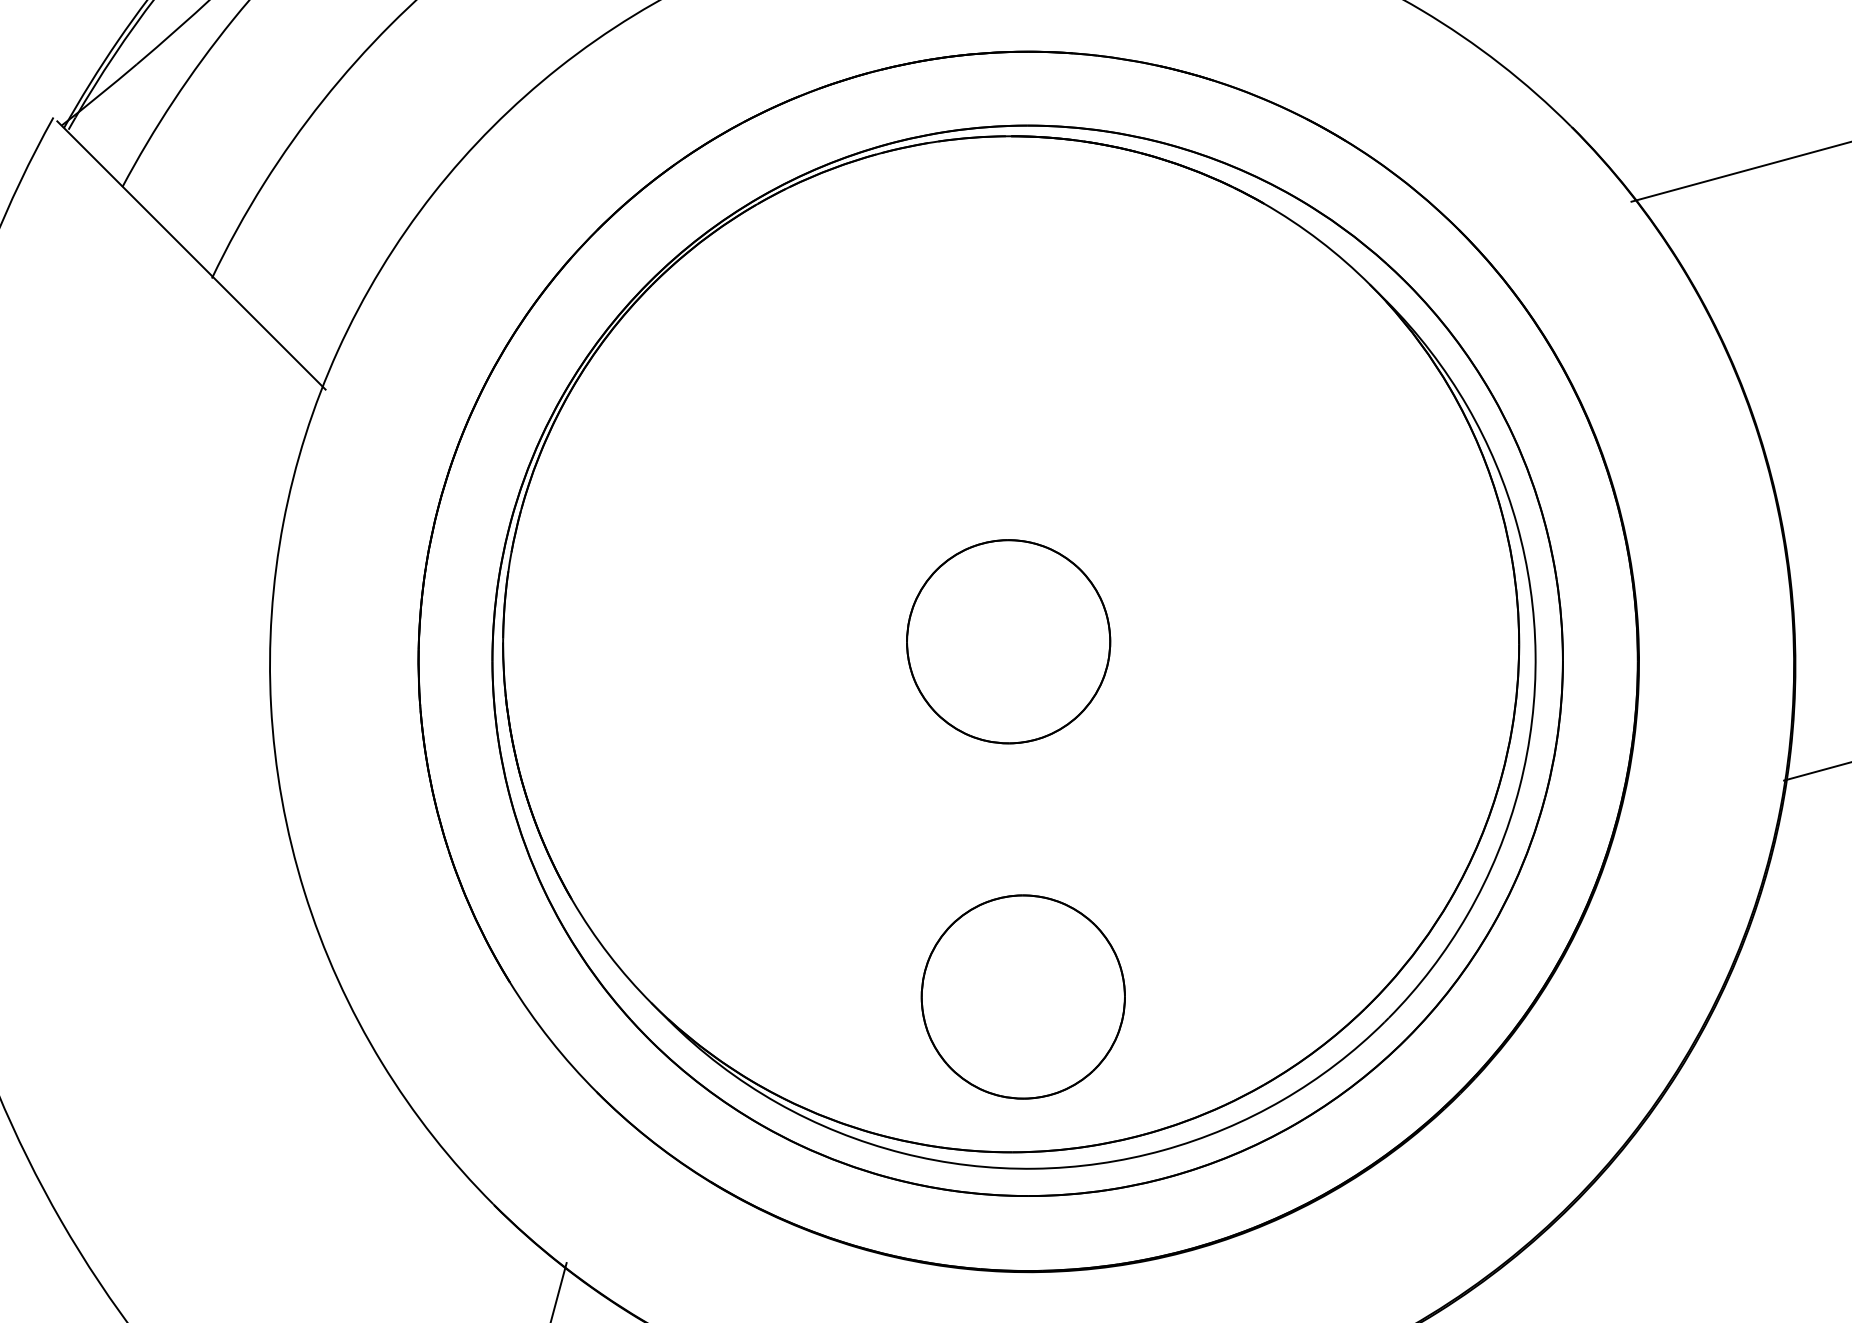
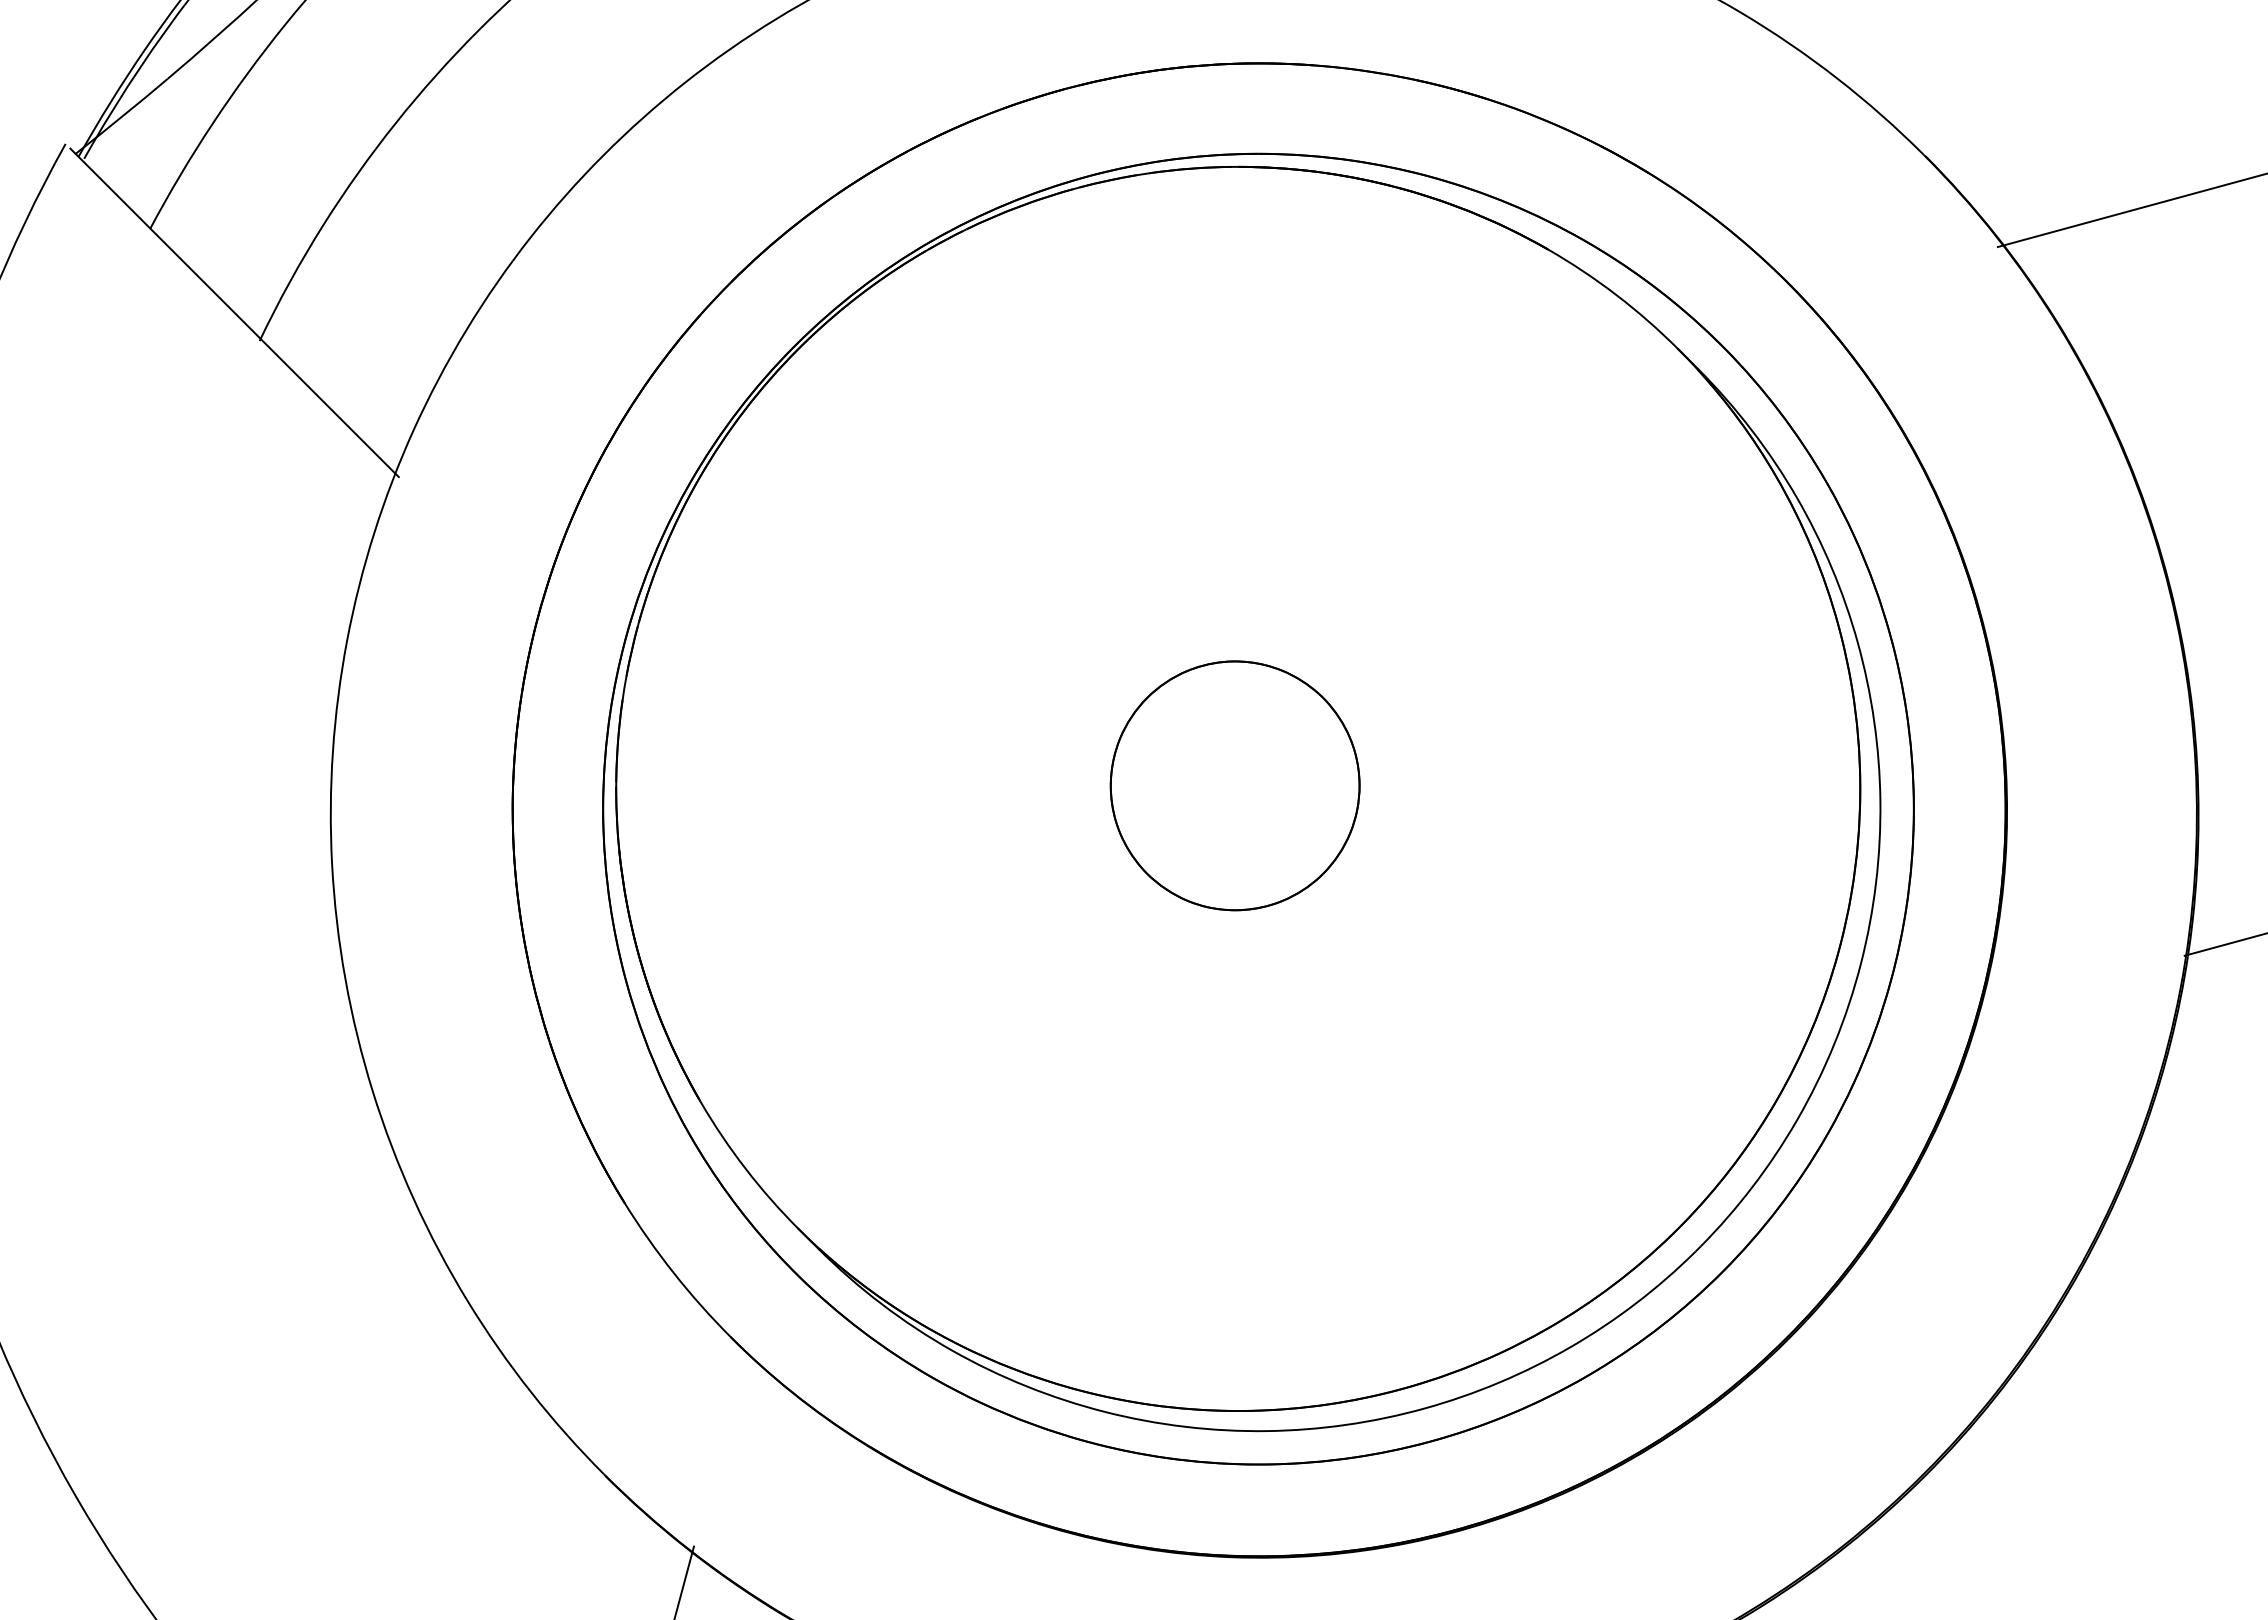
part: (1022, 996) -> (1252, 1220), removed

